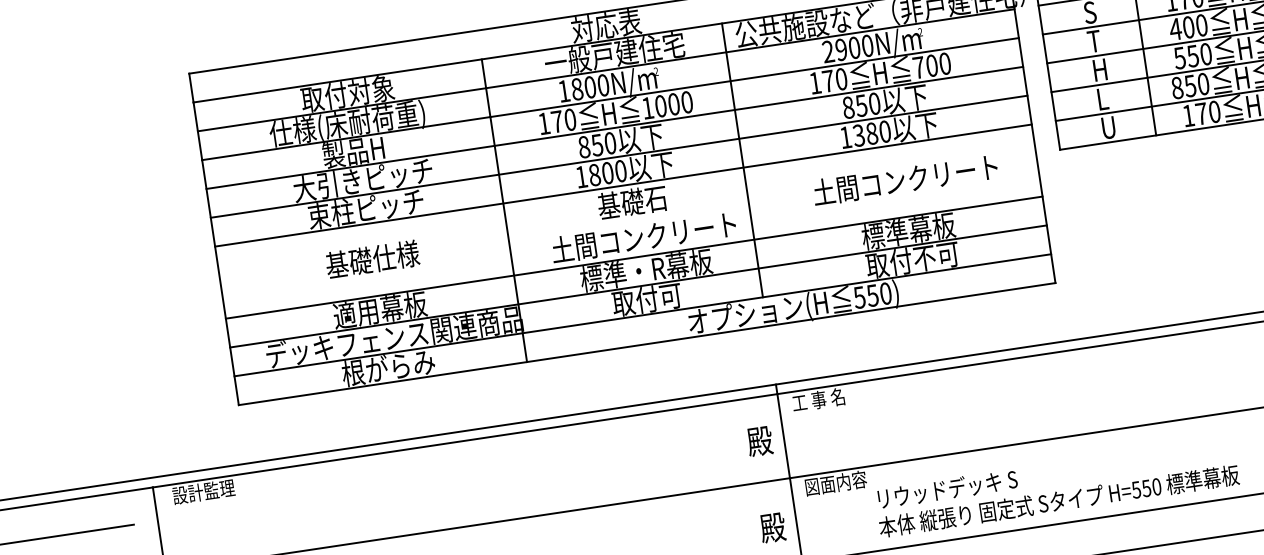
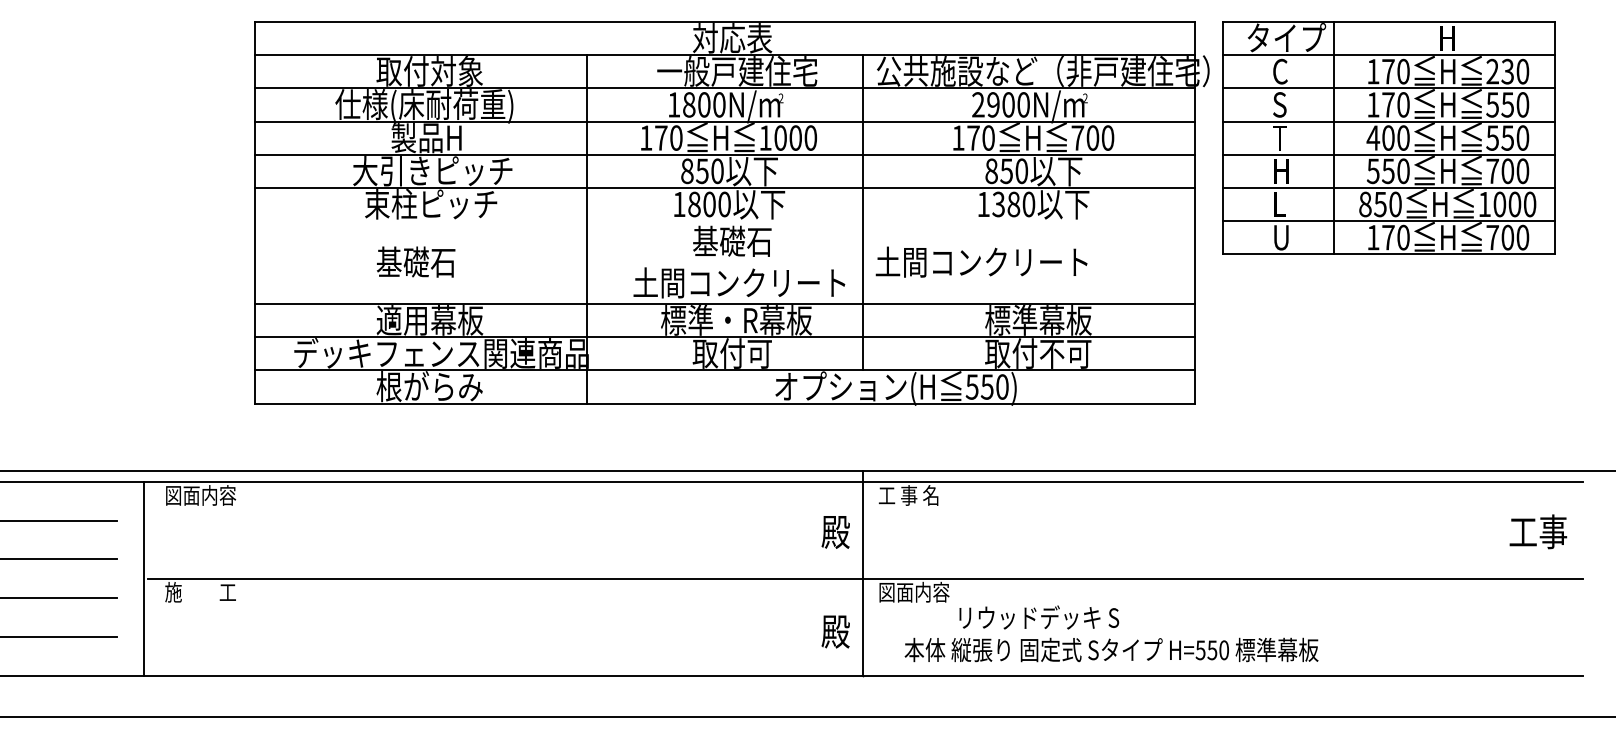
text: (905, 179) -> (981, 261), moved
line: (623, 186) -> (724, 221), removed
text: (395, 255) -> (456, 261), 基礎仕様 -> 基礎石
text: (203, 491) -> (200, 495), 設計監理 -> 図面内容
text: (1058, 500) -> (1111, 649), moved

